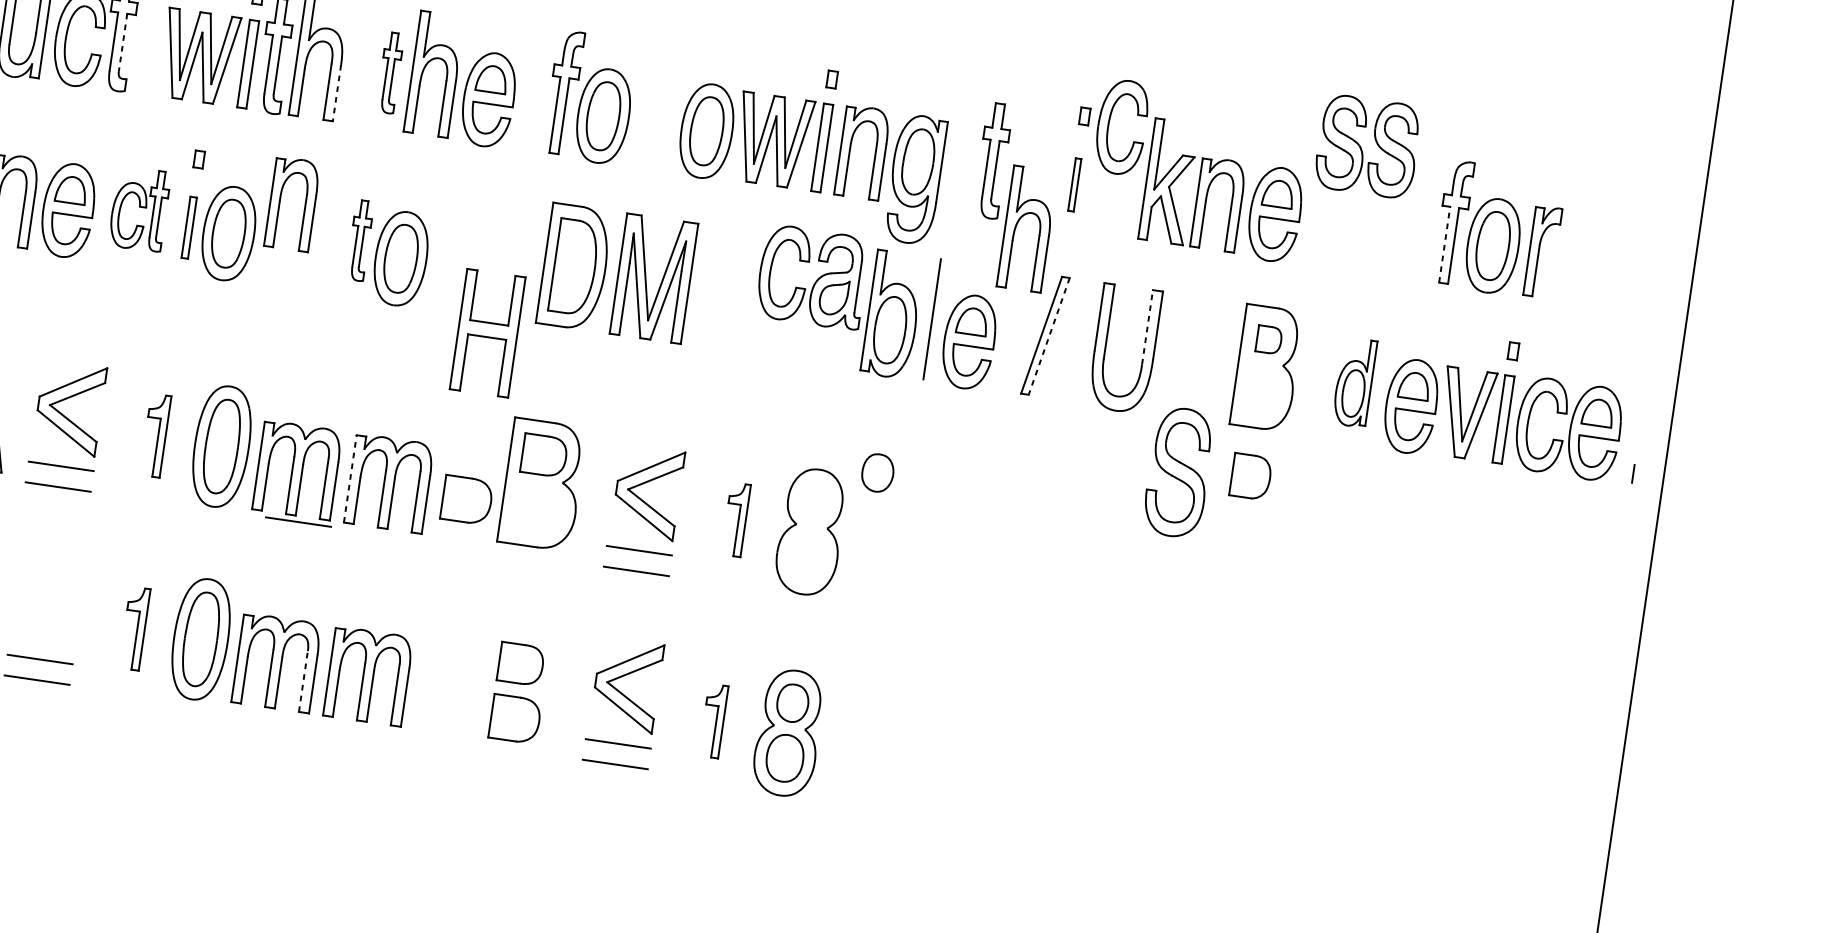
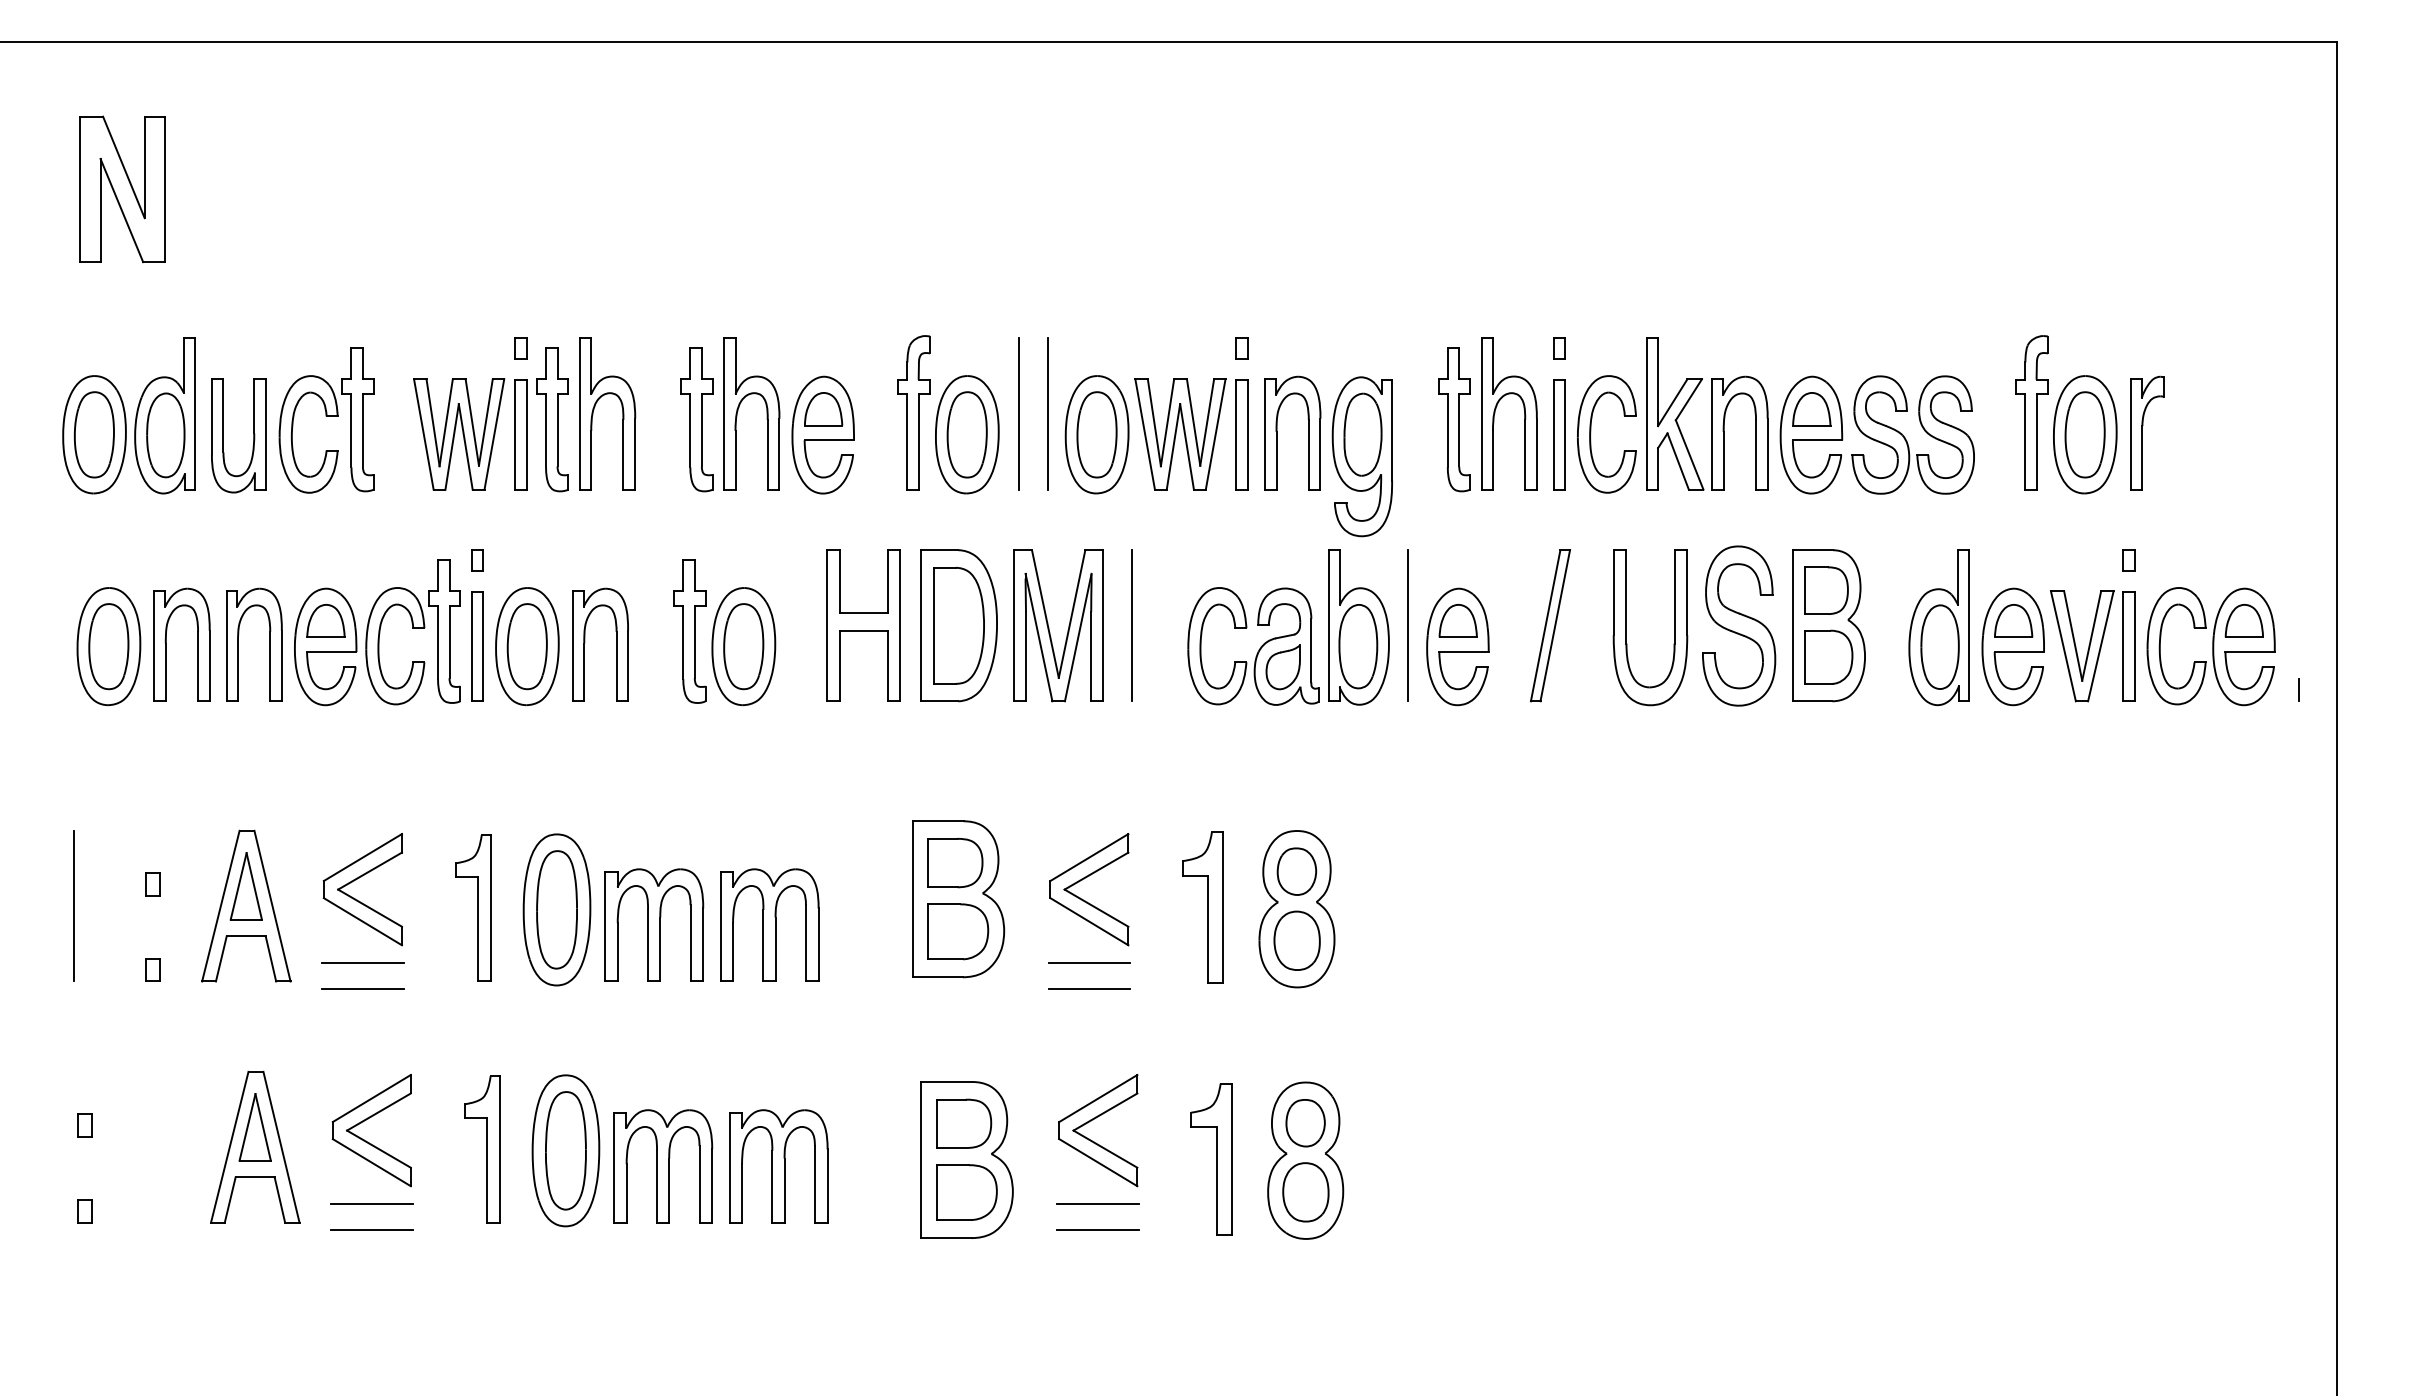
line: (122, 42) -> (362, 430), dashed -> solid
part: (389, 72) -> (696, 419), size x1.43
line: (337, 93) -> (635, 454), dashed -> solid
line: (646, 105) -> (1018, 413), added
line: (669, 108) -> (1047, 413), added
part: (1109, 124) -> (1591, 433), moved
part: (1361, 147) -> (1905, 437), moved
part: (1074, 184) -> (1559, 434), size x1.67
part: (280, 201) -> (585, 643), moved
part: (139, 209) -> (412, 632), size x1.43
part: (1018, 222) -> (1497, 406), moved
part: (189, 227) -> (477, 646), size x1.43
part: (359, 240) -> (689, 631), size x1.43
line: (1444, 245) -> (2025, 442), dashed -> solid
part: (812, 277) -> (1253, 646), moved
line: (712, 287) -> (1131, 625), added
line: (1147, 326) -> (1674, 596), dashed -> solid
part: (487, 333) -> (863, 625), moved
line: (1049, 336) -> (1555, 625), dashed -> solid
part: (1269, 339) -> (1826, 590), size x1.43
part: (1354, 382) -> (1938, 627), size x1.43
part: (155, 435) -> (473, 907), size x1.43
part: (877, 472) -> (1296, 871), moved
part: (1179, 472) -> (1739, 625), moved
part: (1250, 476) -> (1828, 656), moved
line: (350, 478) -> (720, 926), dashed -> solid
part: (467, 499) -> (958, 931), moved
part: (735, 519) -> (1202, 907), size x1.67
line: (298, 521) -> (664, 988), removed
part: (806, 556) -> (1296, 940), added
part: (45, 592) -> (366, 1120), added
part: (134, 628) -> (482, 1149), size x1.43
line: (303, 680) -> (699, 1183), dashed -> solid
part: (518, 692) -> (966, 1159), added
part: (713, 721) -> (1211, 1159), size x1.67

